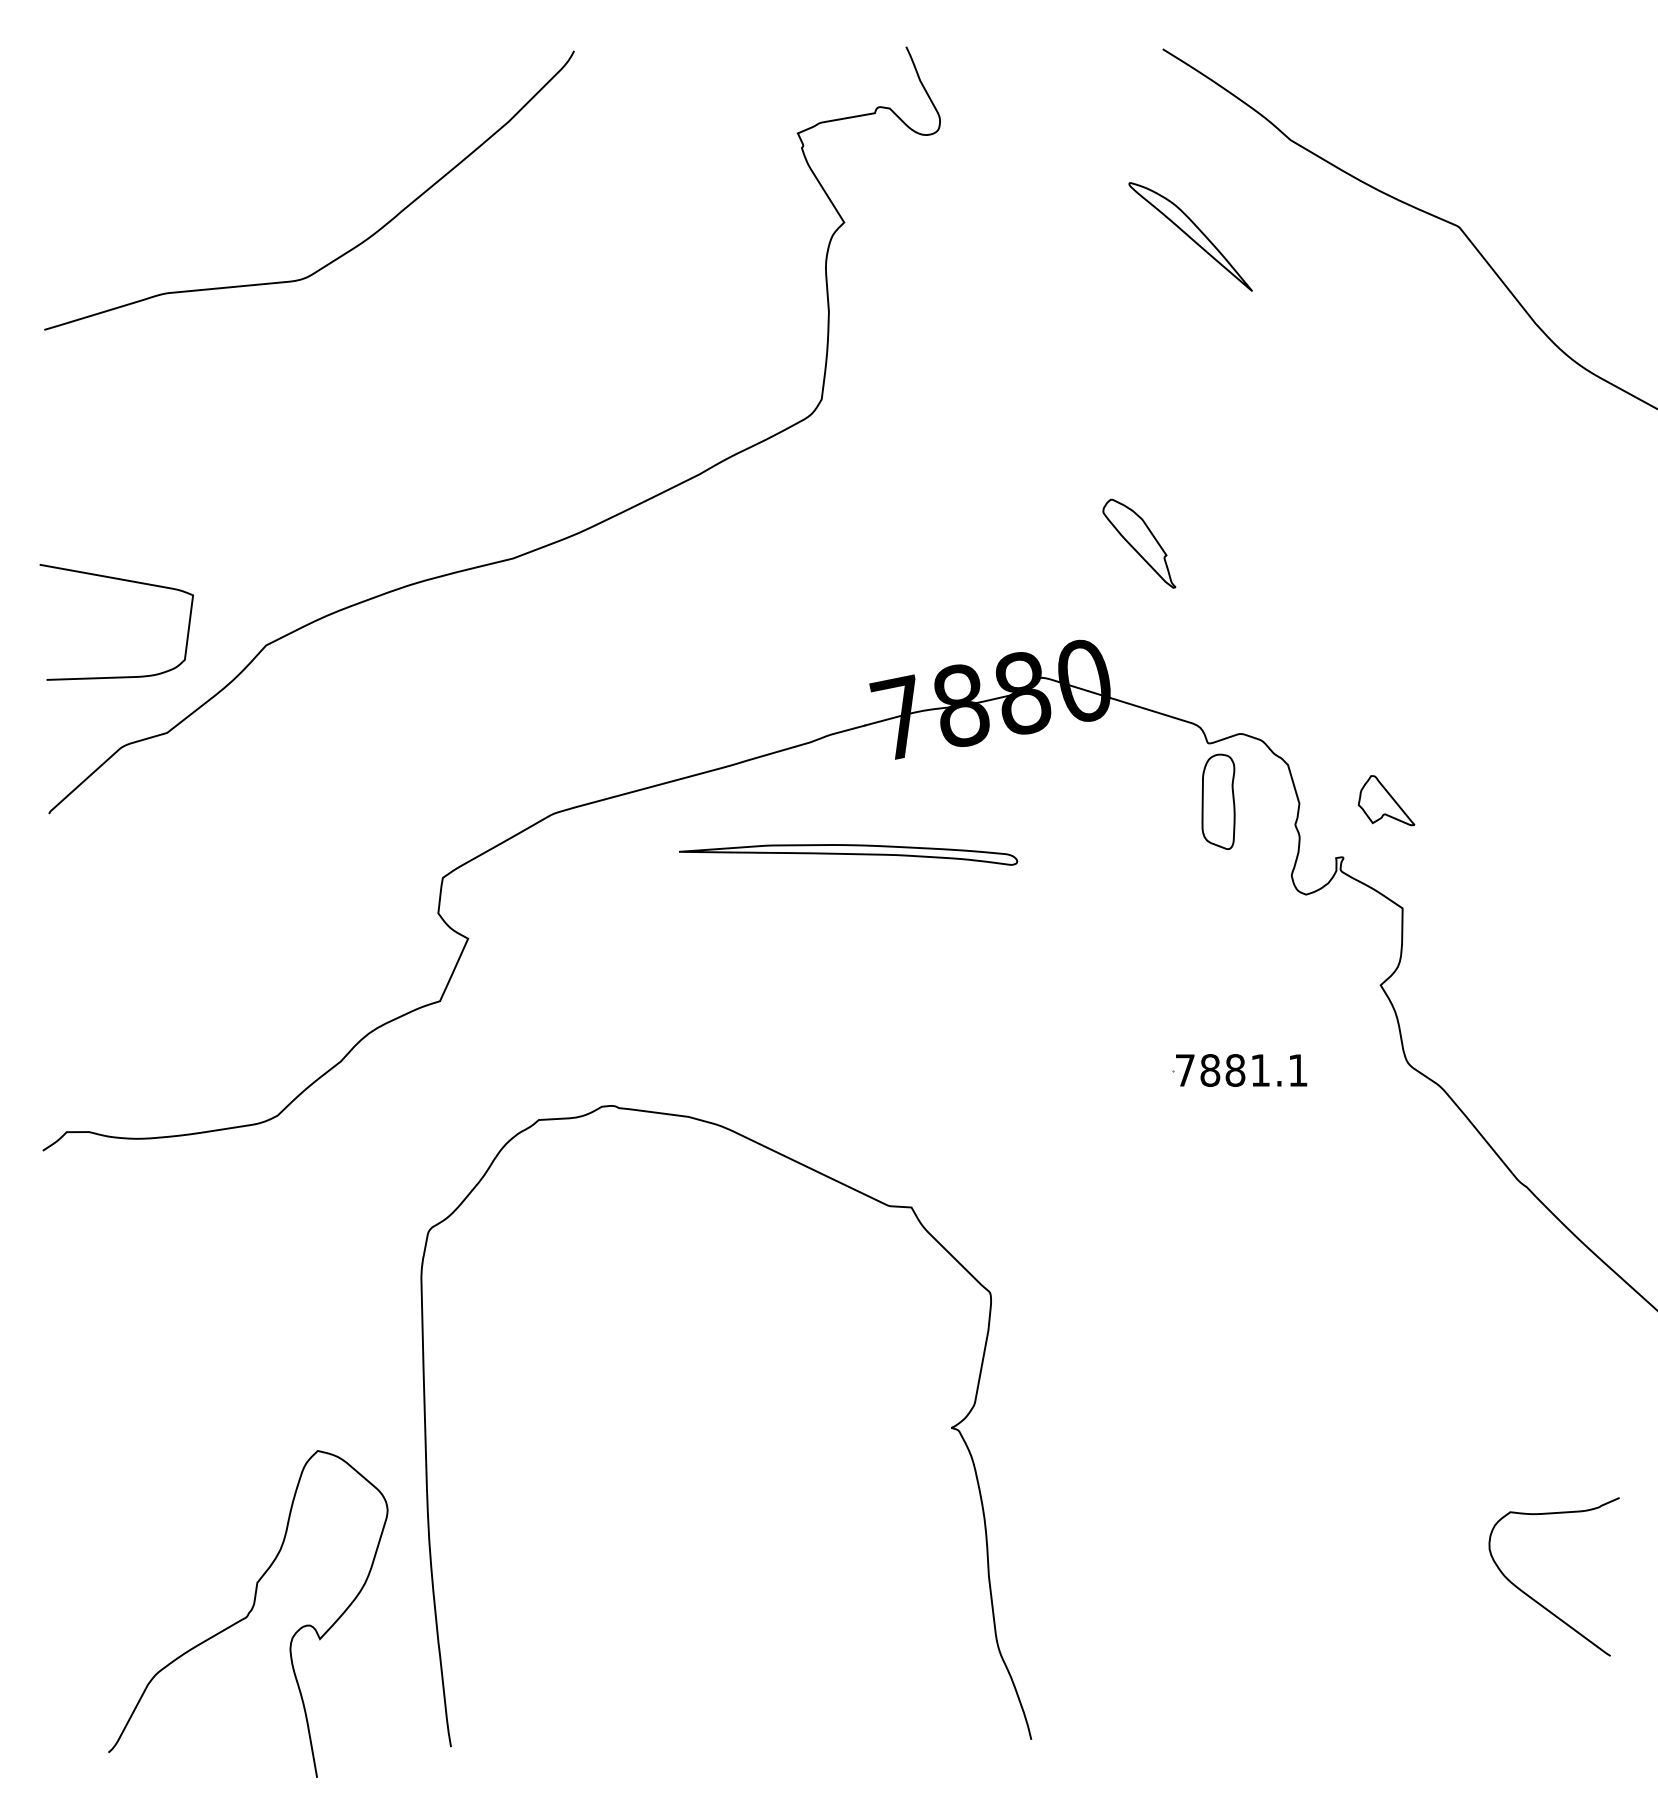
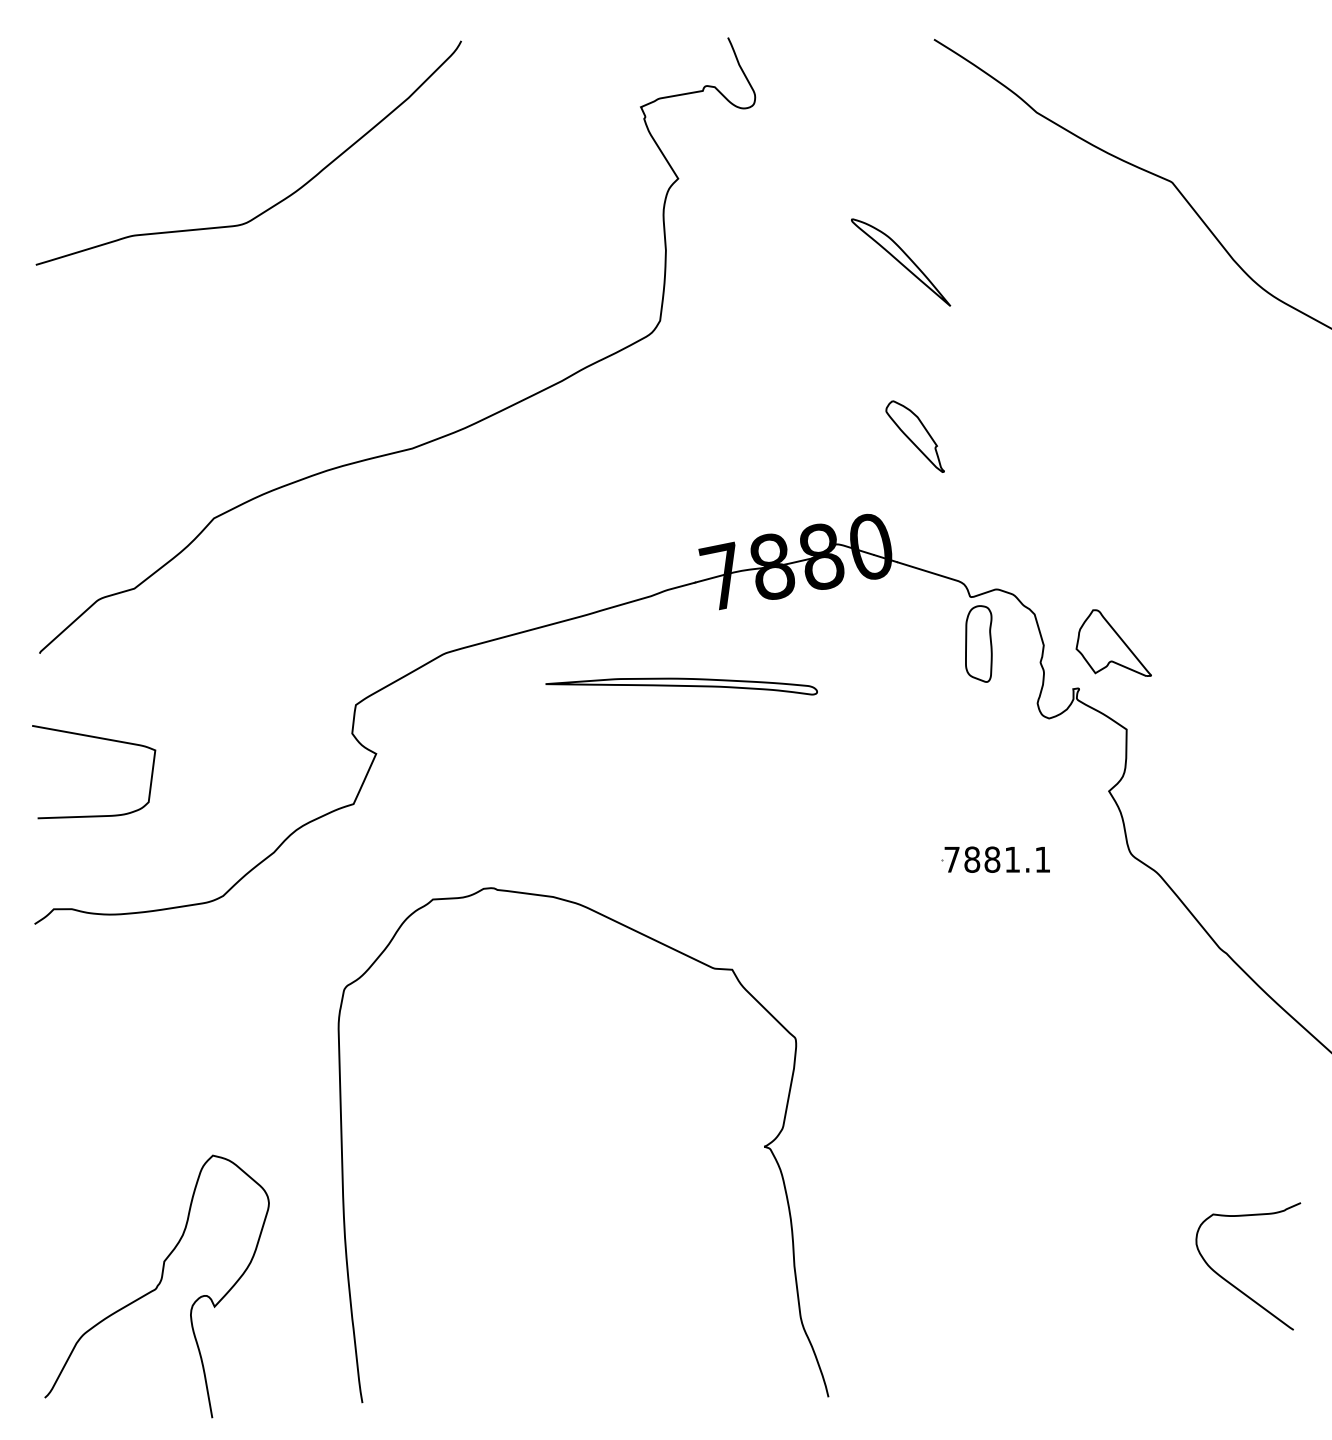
part: (1190, 236) -> (900, 262), moved
curve: (125, 581) -> (101, 739), moved
part: (1386, 800) -> (1113, 642), size x1.67
curve: (248, 1613) -> (157, 1286), moved

